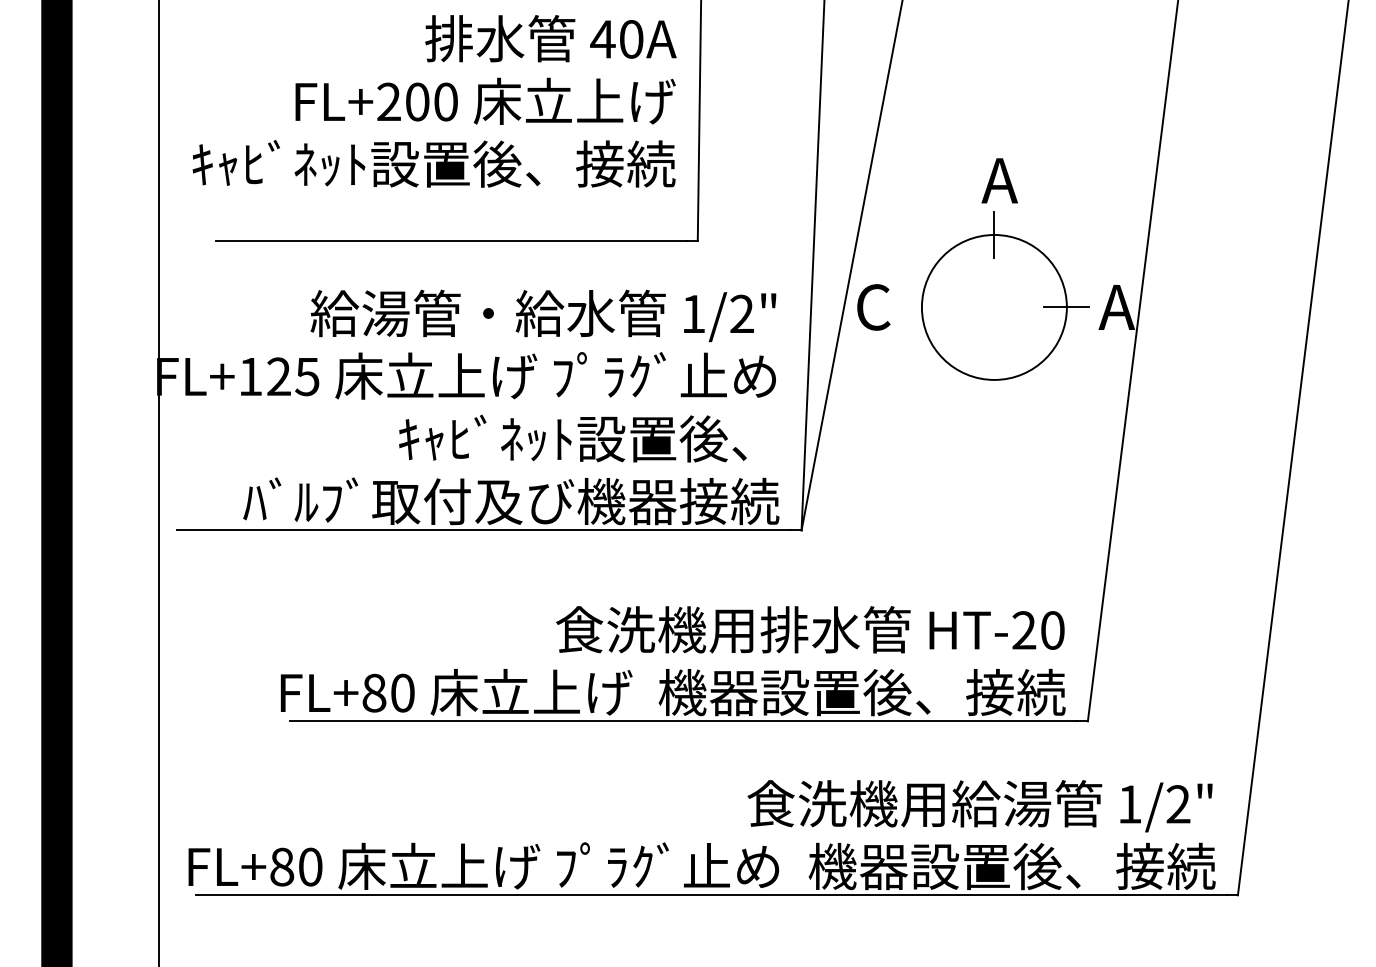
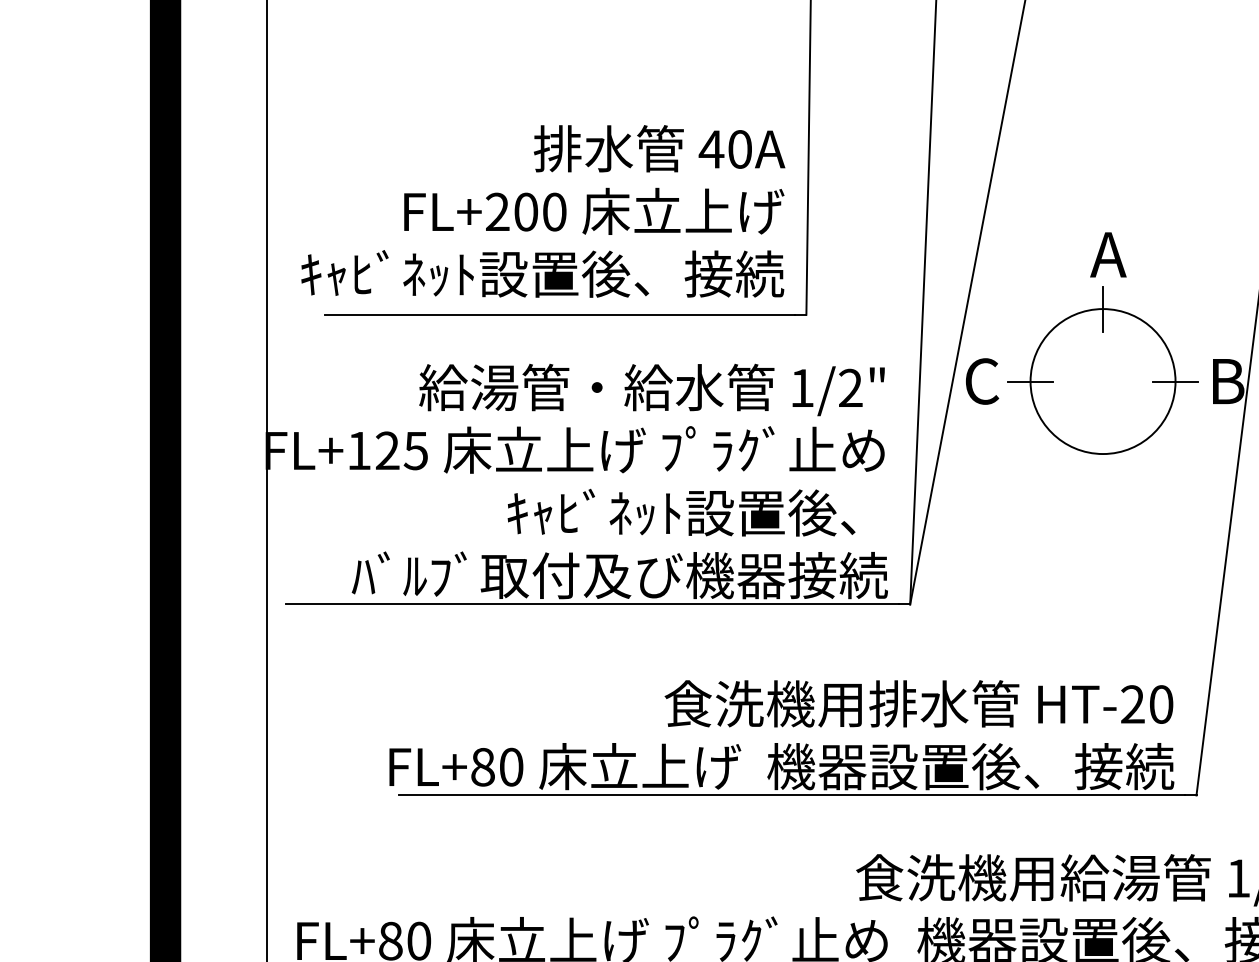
text: (434, 101) -> (543, 211), moved
line: (921, 307) -> (1030, 381), added
text: (1116, 307) -> (1225, 381), A -> B

